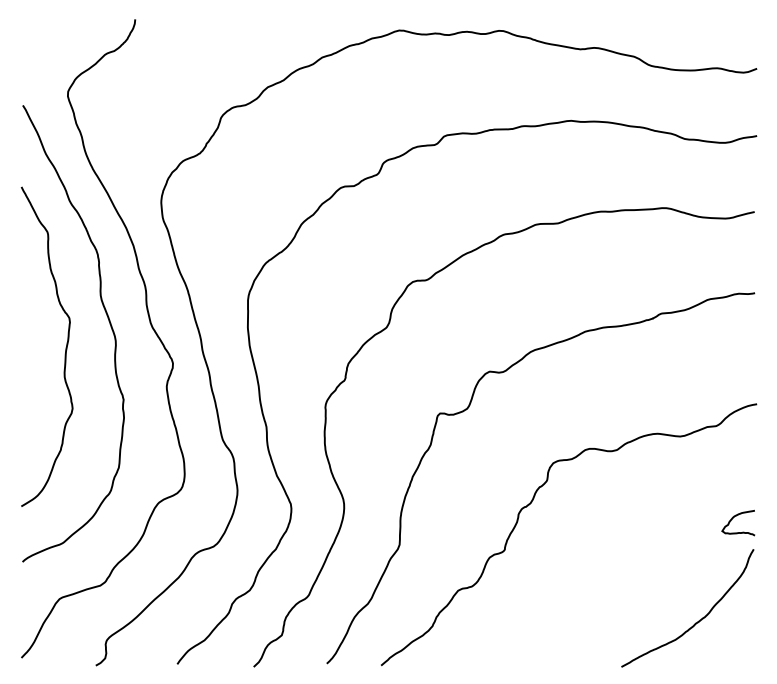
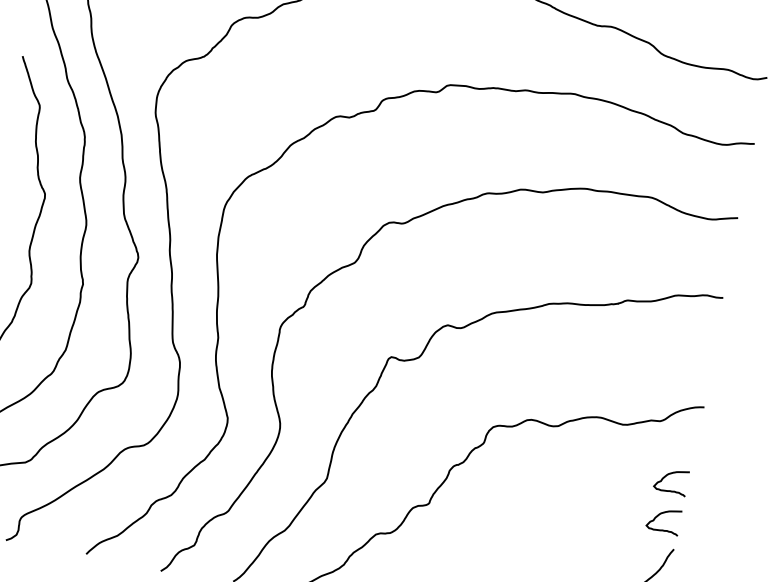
curve: (736, 476) -> (670, 474), added

